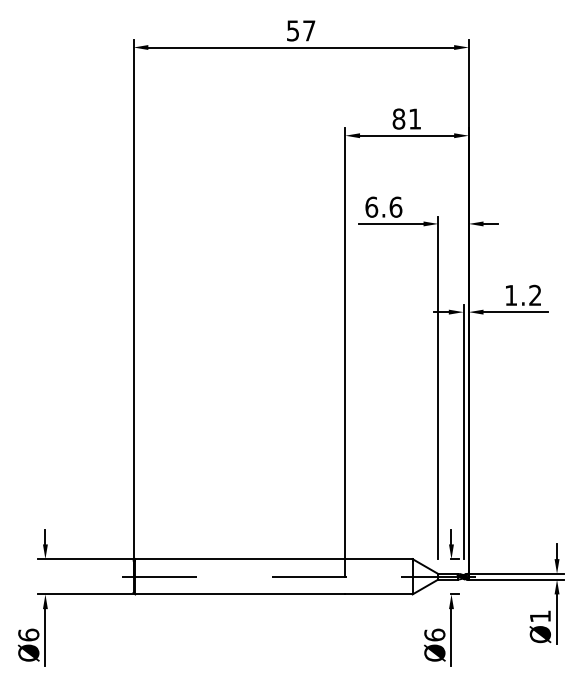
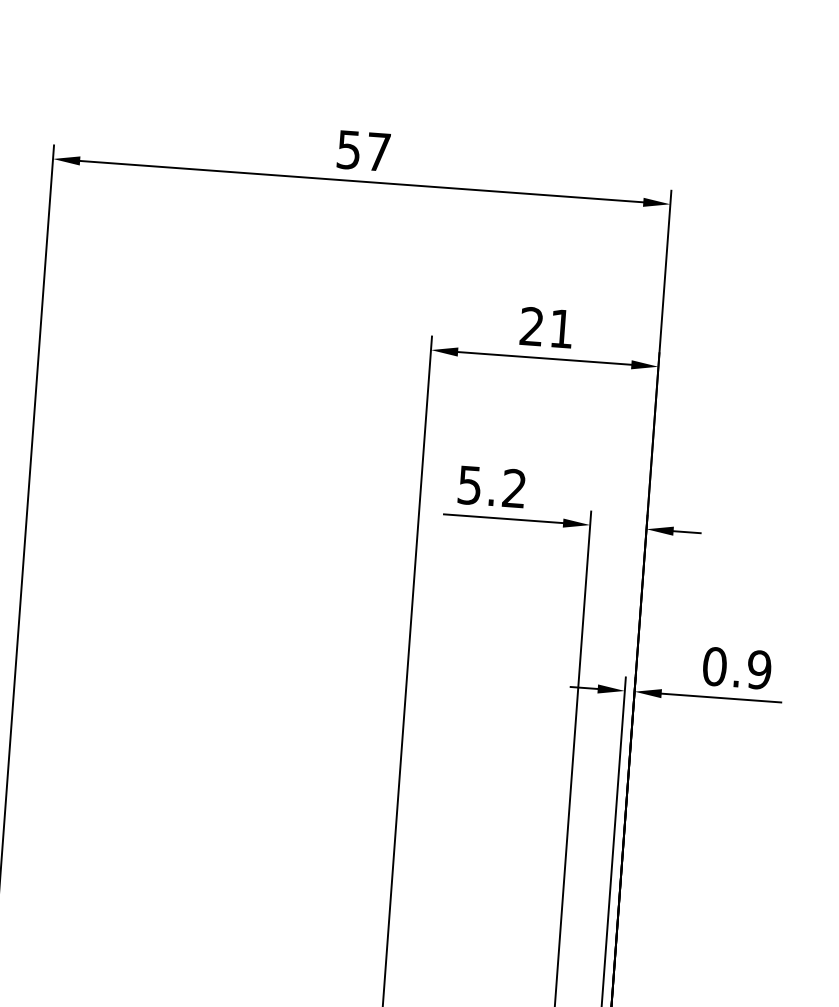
text: (398, 118) -> (531, 325), 81 -> 21
text: (383, 206) -> (491, 485), 6.6 -> 5.2
text: (522, 295) -> (735, 668), 1.2 -> 0.9

